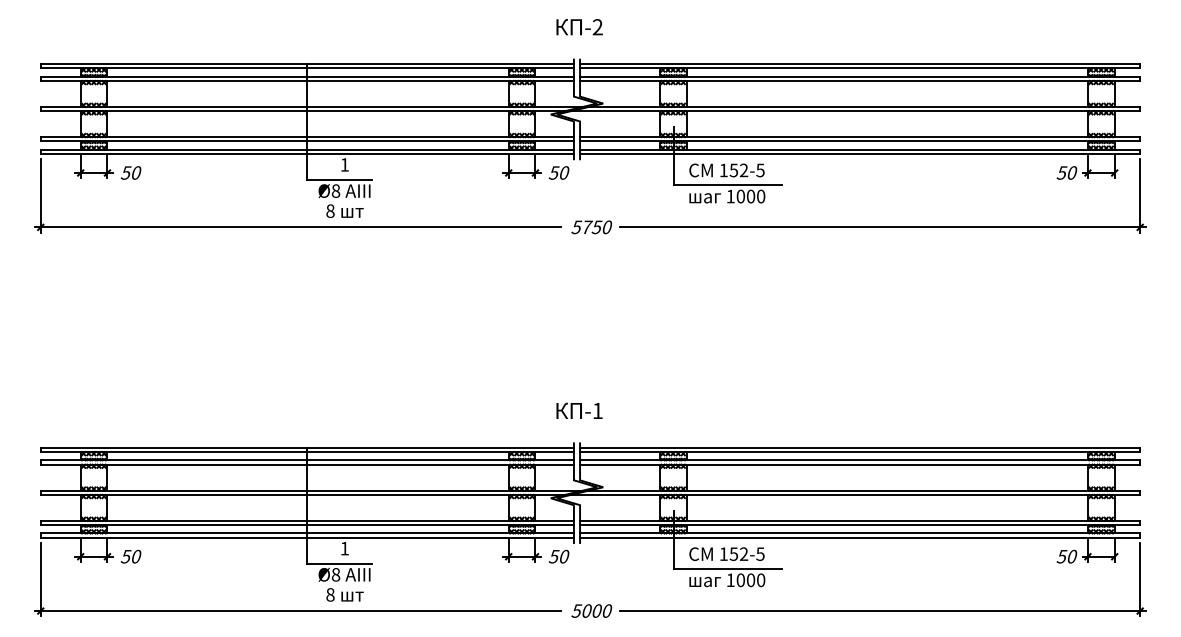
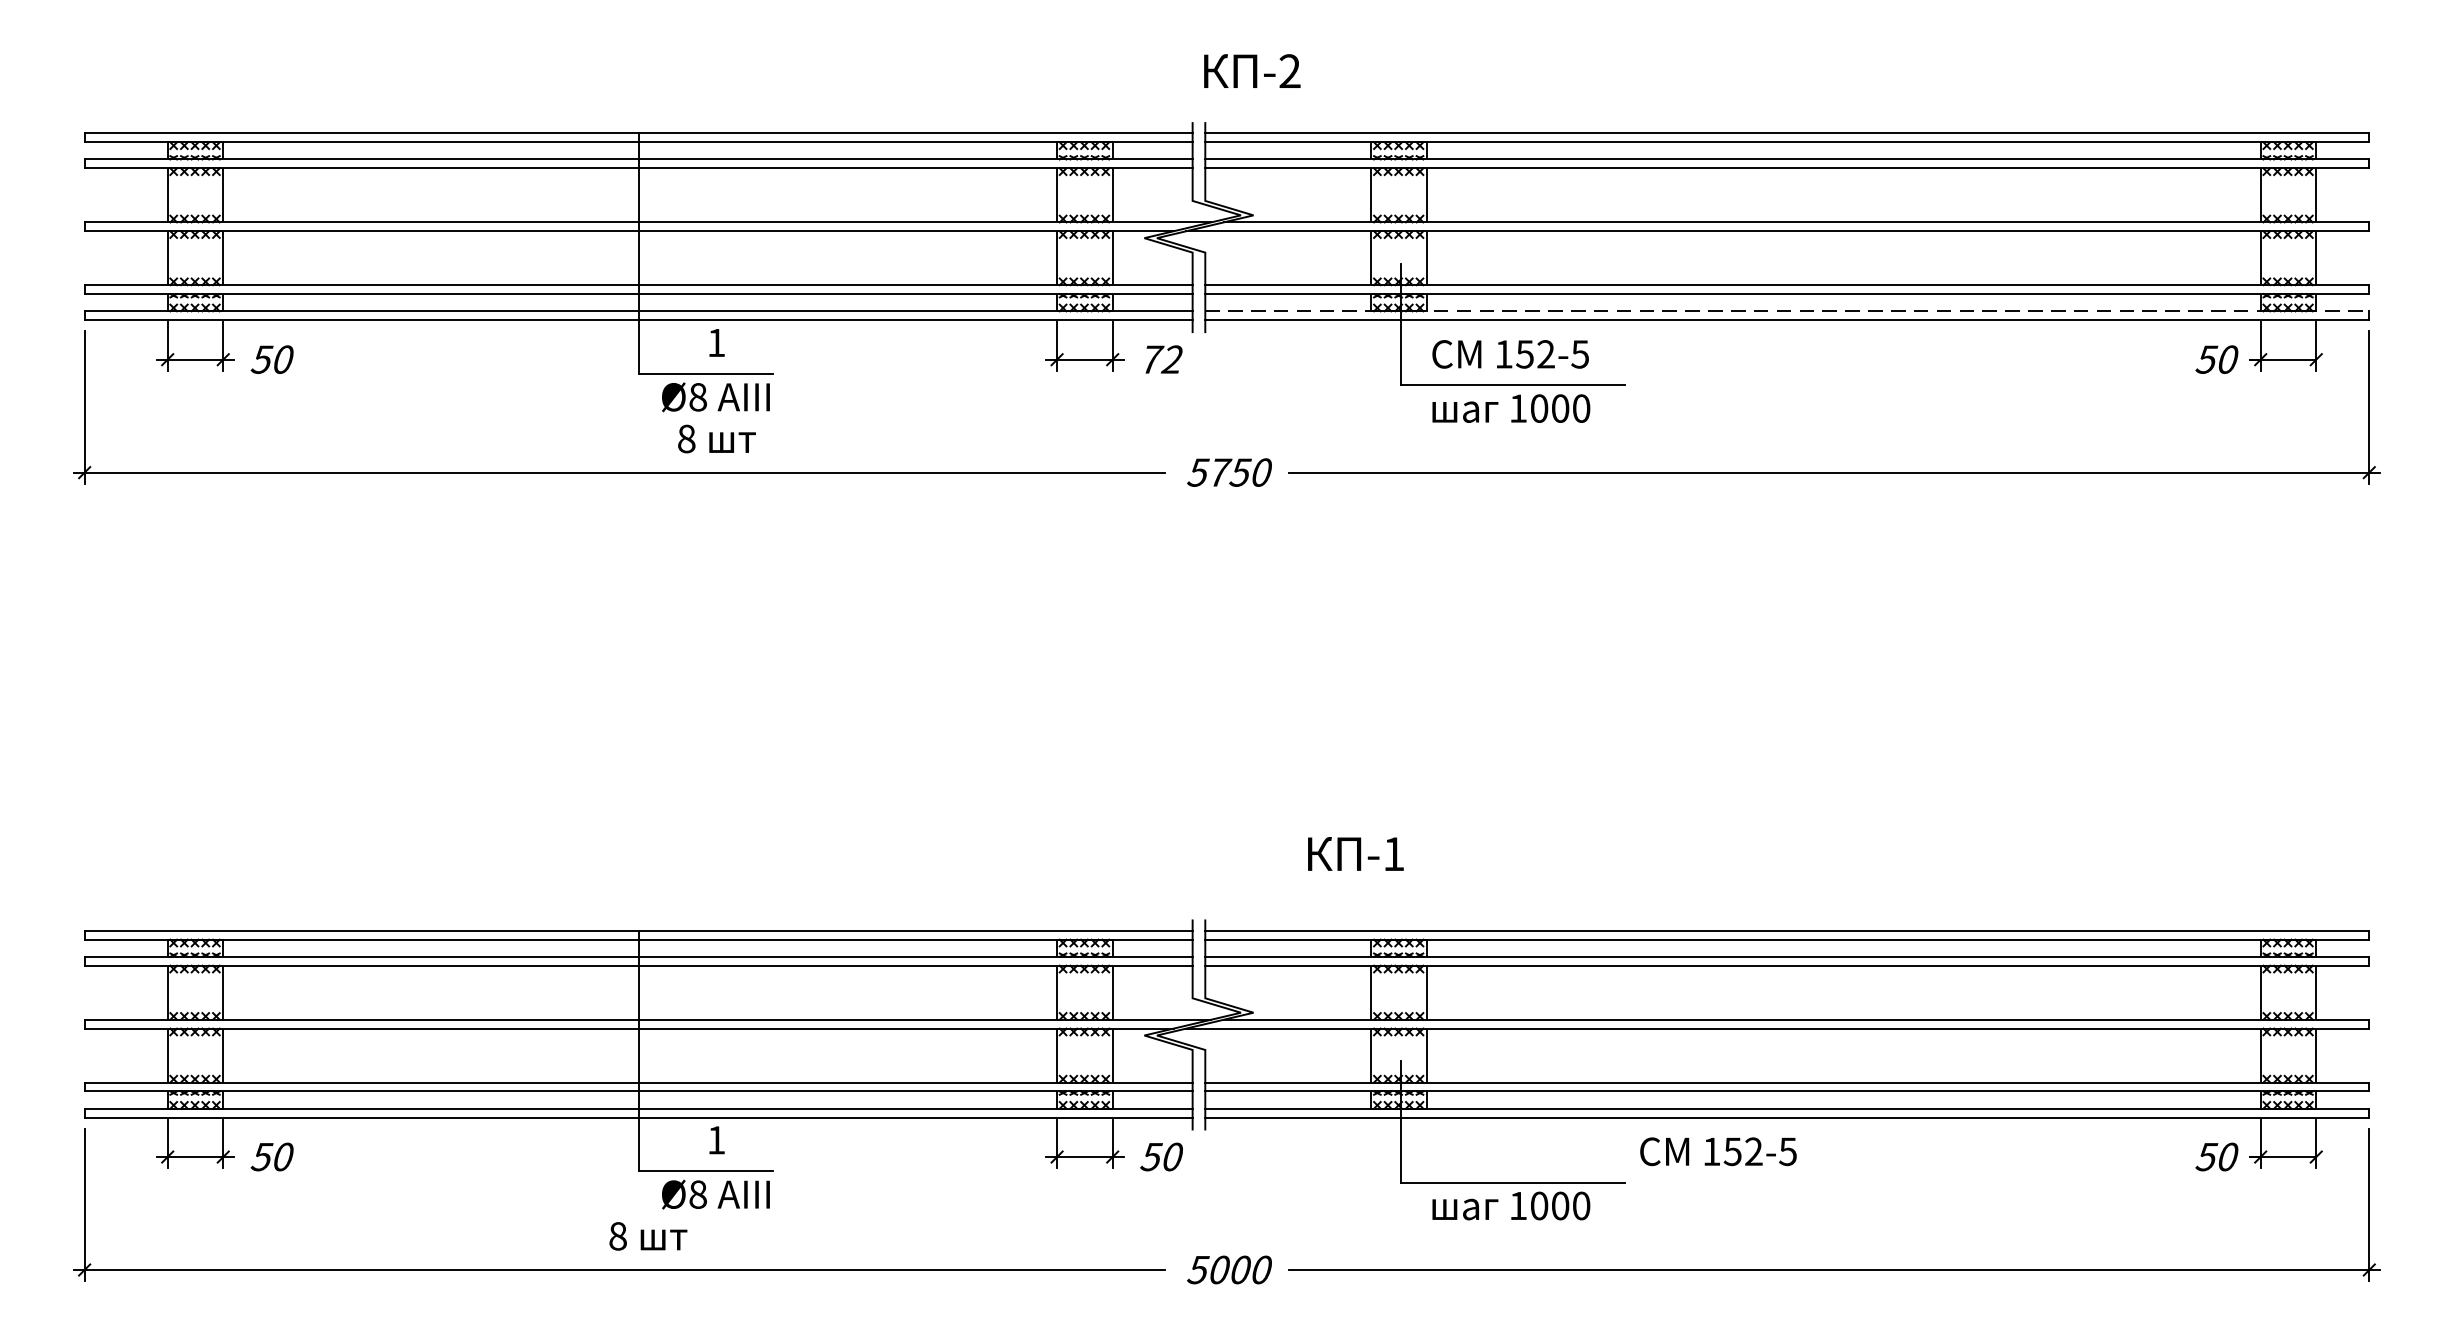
text: (579, 27) -> (1251, 71), moved
line: (860, 149) -> (1788, 310), solid -> dashed
text: (558, 172) -> (1160, 358), 50 -> 72
text: (579, 410) -> (1355, 853), moved
text: (726, 553) -> (1717, 1150), moved
text: (344, 594) -> (647, 1235), moved

